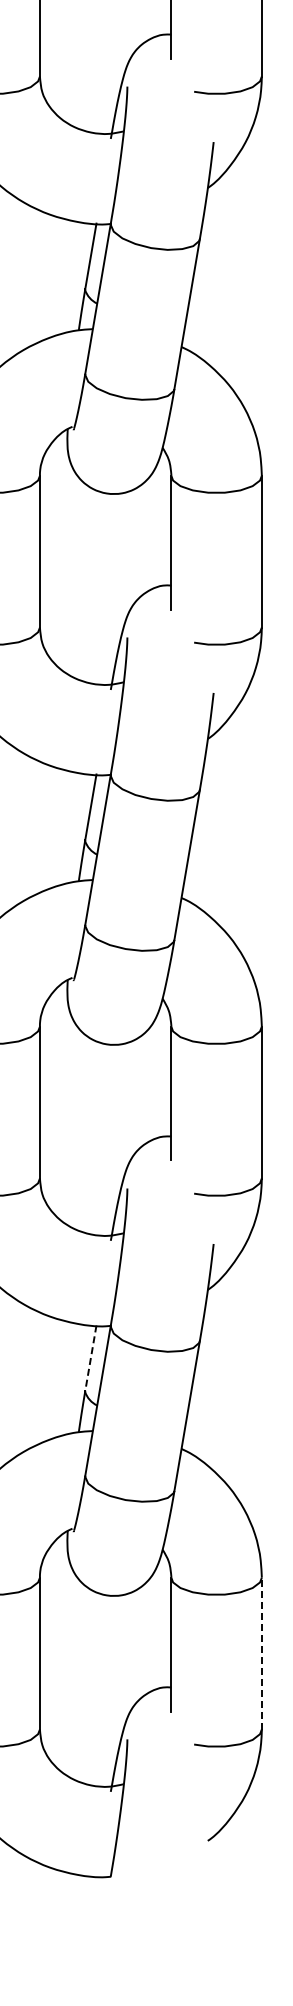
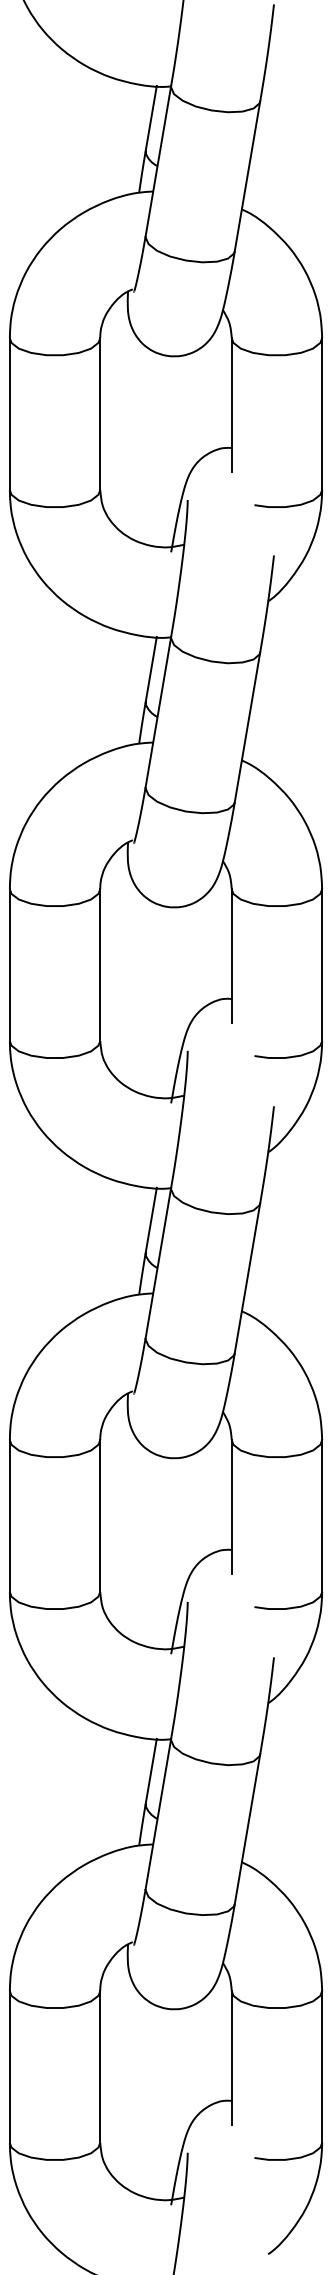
line: (91, 1359) -> (151, 1772), dashed -> solid
line: (262, 1654) -> (322, 2067), dashed -> solid

